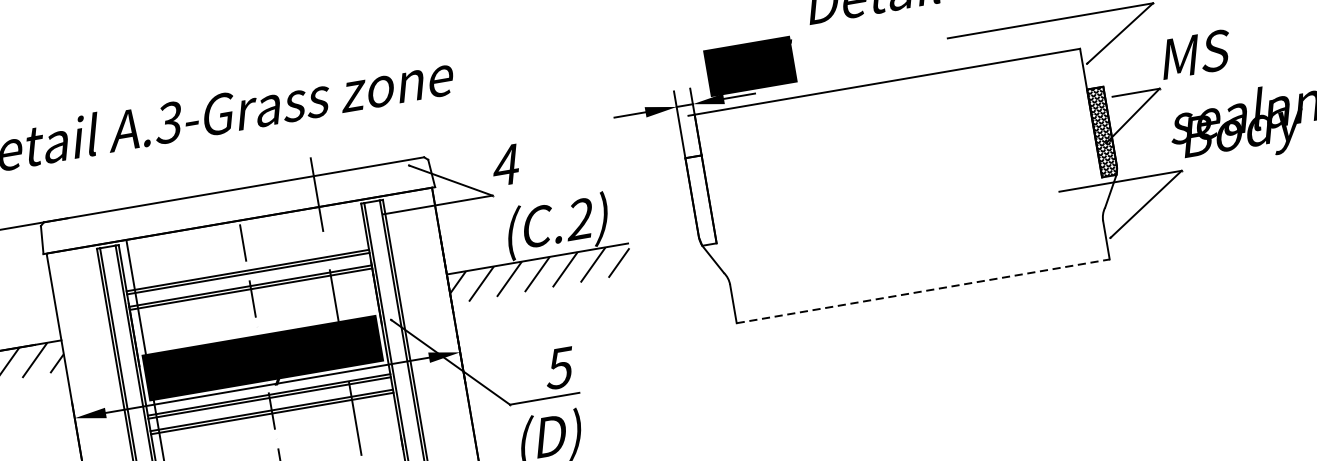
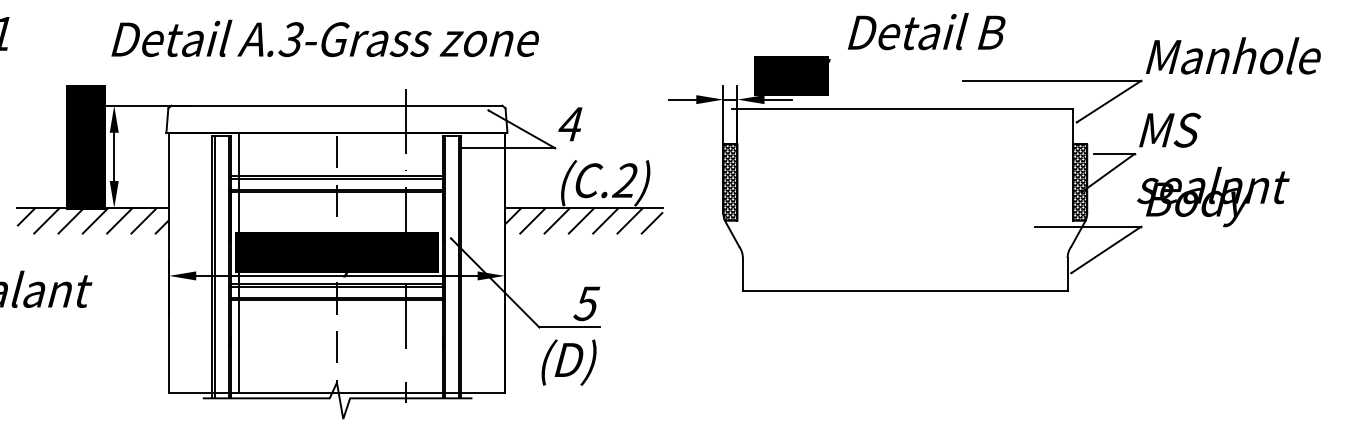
hatch: (701, 200) -> (730, 182), added
line: (923, 291) -> (905, 291), dashed -> solid

